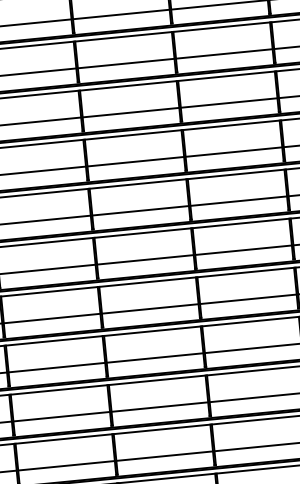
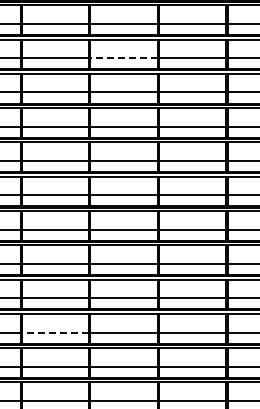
line: (121, 14) -> (124, 58), solid -> dashed
line: (61, 416) -> (55, 332), solid -> dashed

